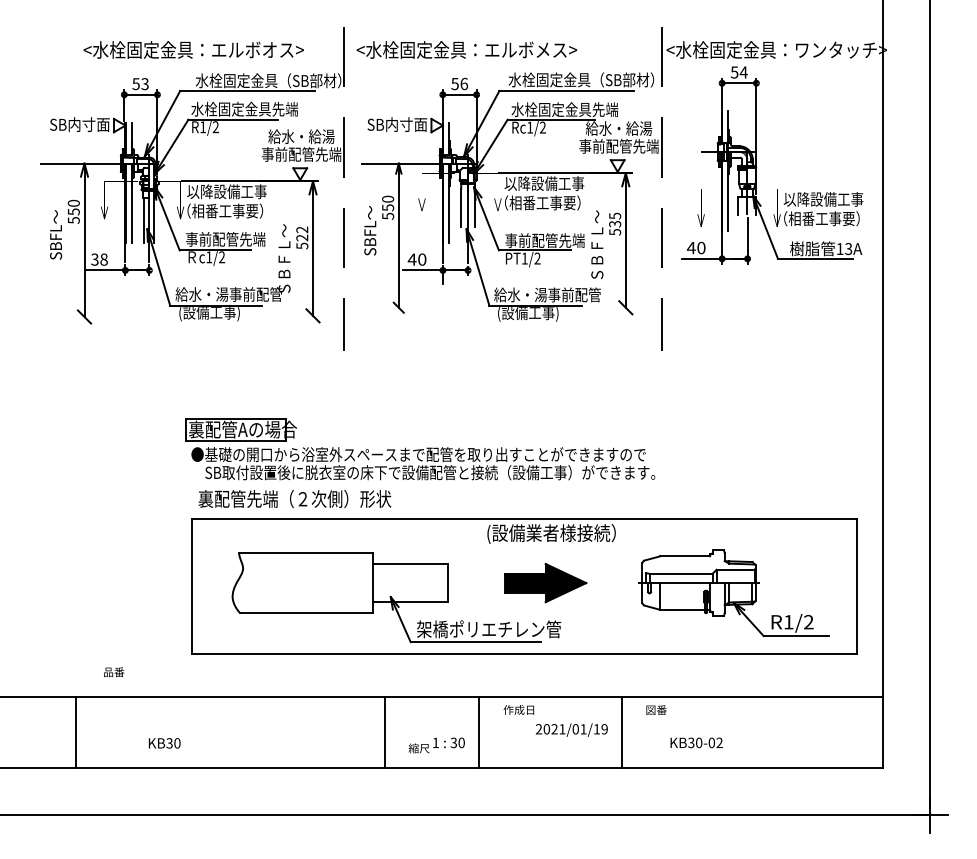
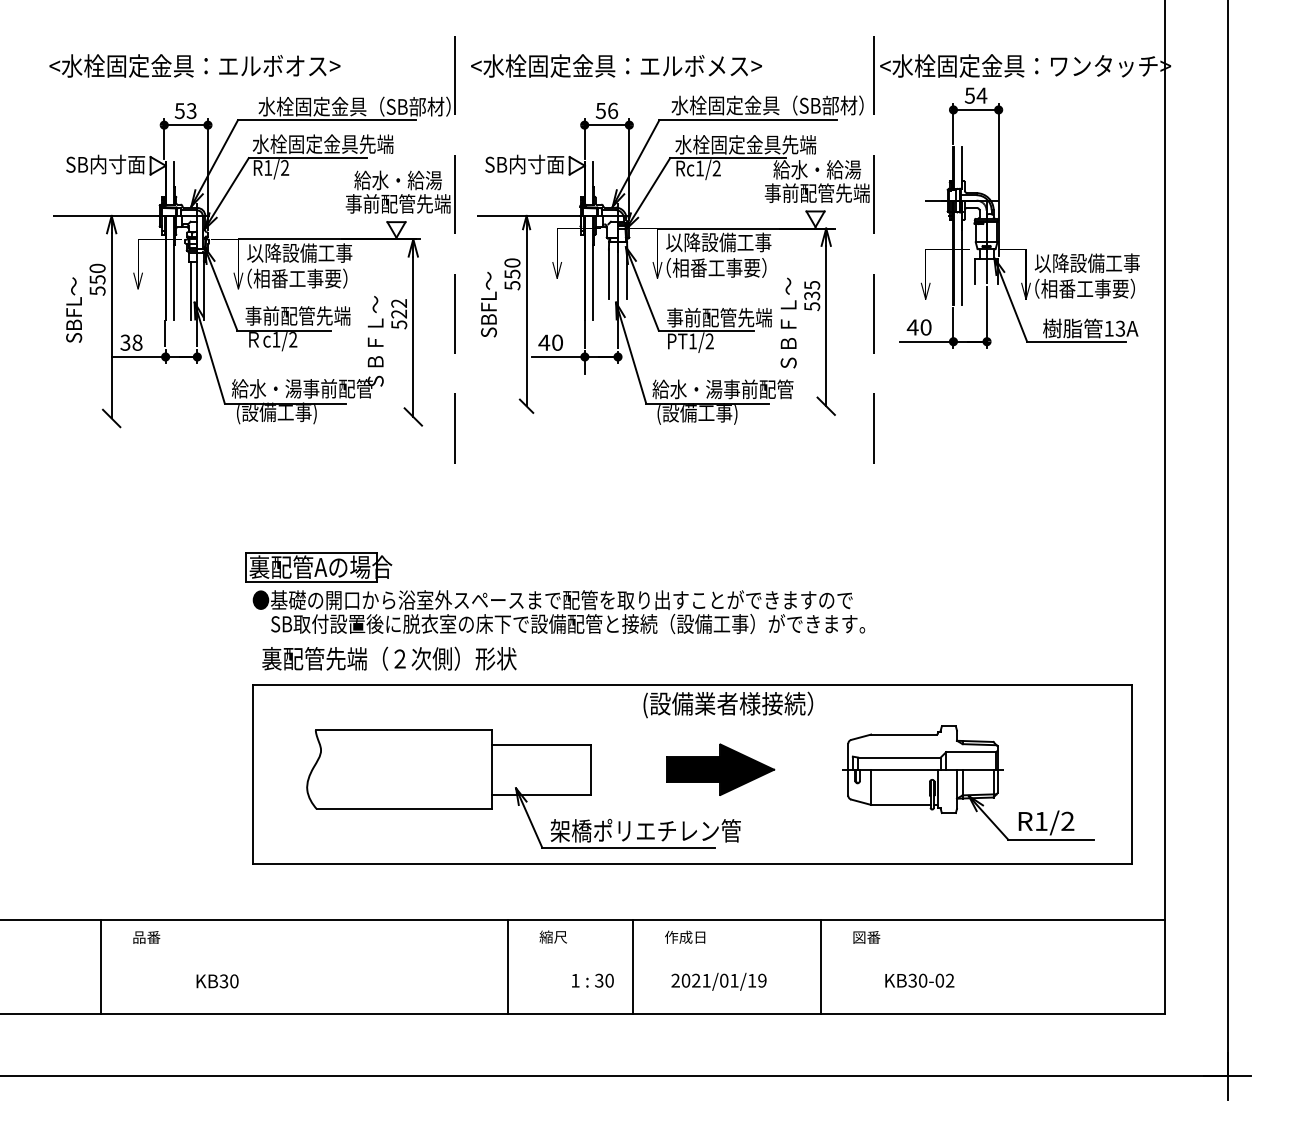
text: (193, 49) -> (194, 65), moved
text: (113, 672) -> (146, 937), moved
text: (571, 729) -> (718, 981), moved
text: (418, 748) -> (552, 936), moved

